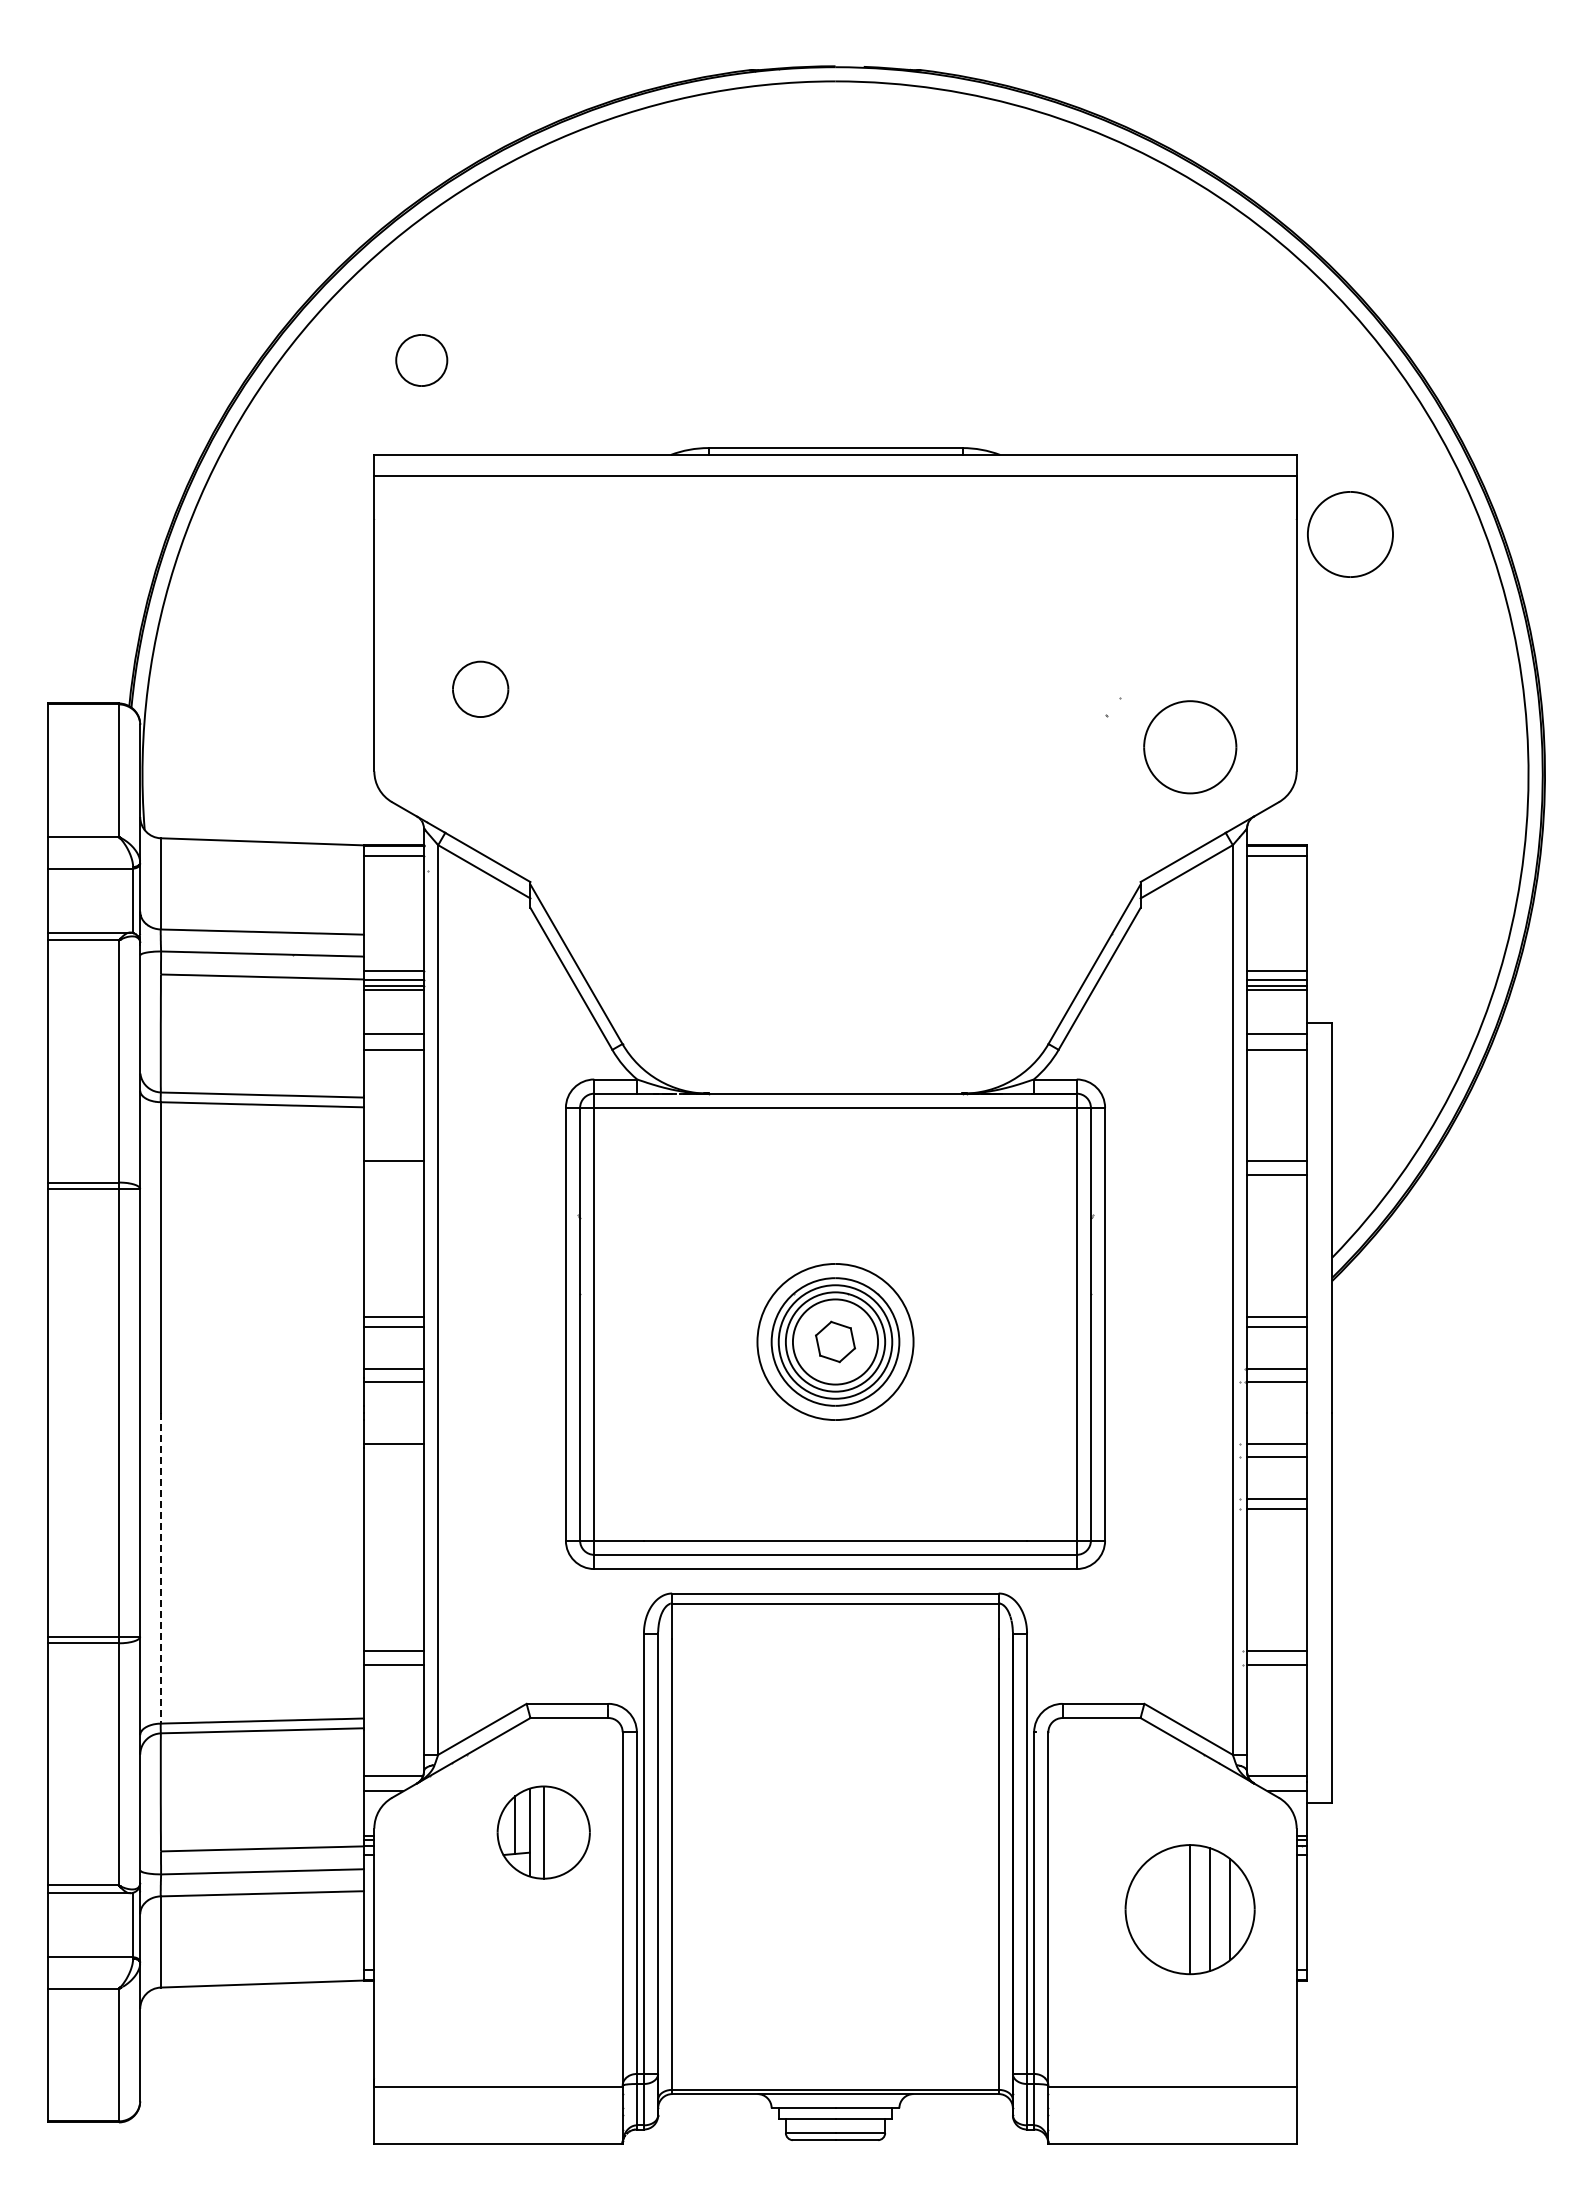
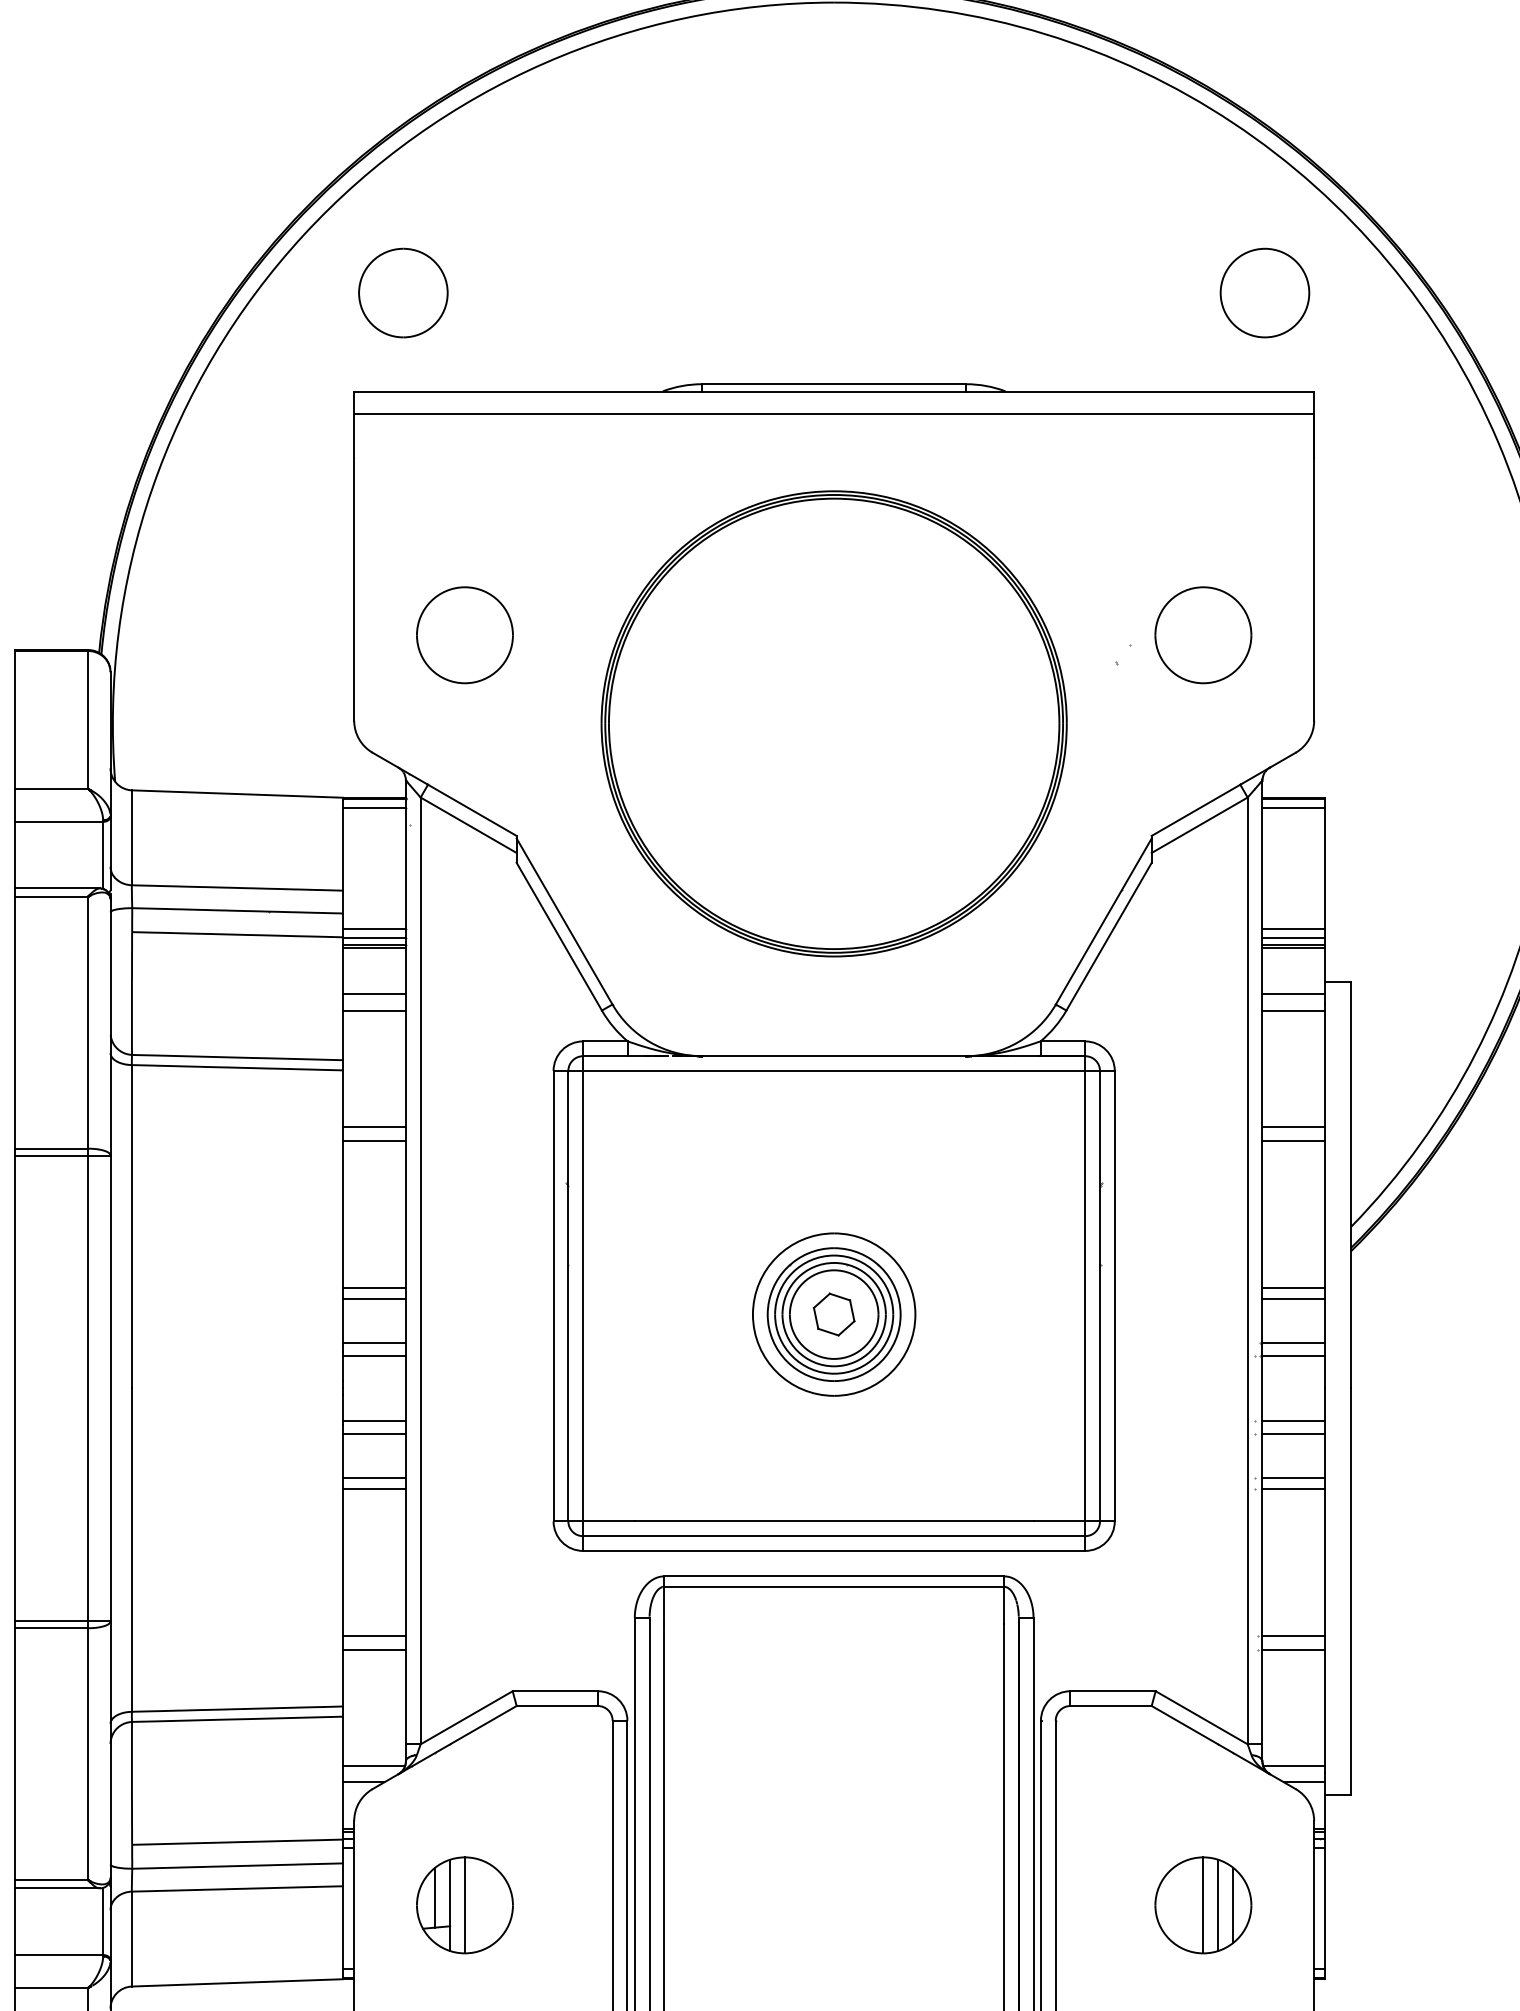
part: (421, 360) -> (403, 293), size x1.67
part: (1350, 534) -> (1265, 293), moved
part: (480, 689) -> (464, 635), size x1.67
part: (1190, 747) -> (1203, 635), moved
part: (835, 774) -> (834, 723), added
line: (393, 1174) -> (374, 1140), added
line: (393, 1456) -> (374, 1433), added
line: (393, 1498) -> (374, 1477), added
line: (393, 1509) -> (374, 1488), added
line: (160, 1568) -> (131, 1550), dashed -> solid
part: (543, 1832) -> (464, 1905), moved
part: (1190, 1909) -> (1203, 1905), size x0.71

